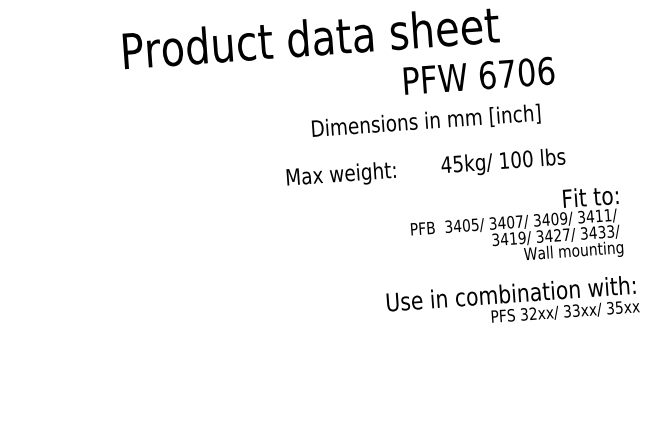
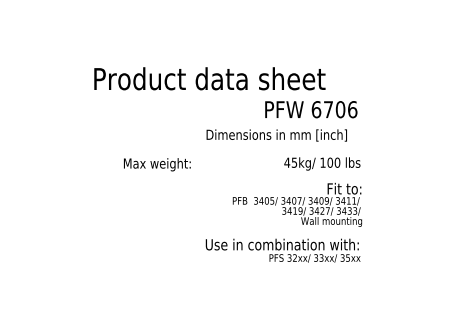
text: (341, 175) -> (157, 164), moved
text: (516, 227) -> (297, 204), moved
text: (512, 302) -> (282, 250), moved

